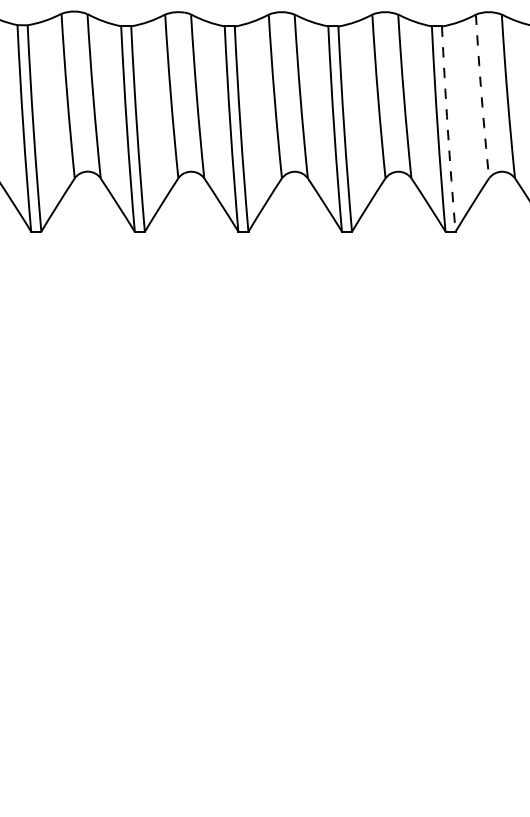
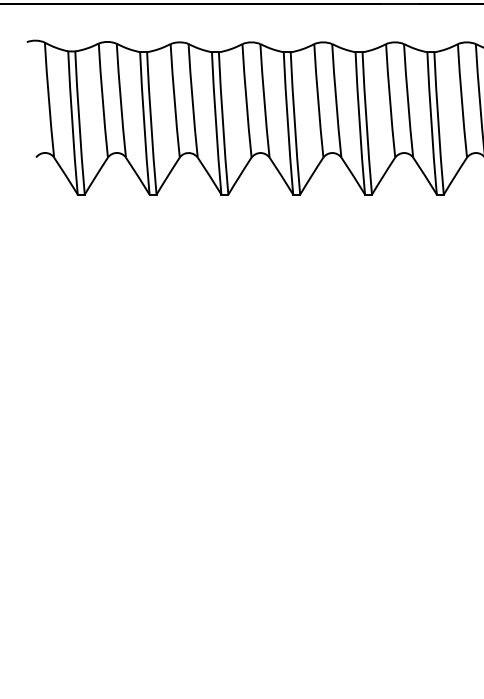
arc: (482, 95) -> (390, 100), dashed -> solid
arc: (447, 129) -> (366, 123), dashed -> solid

